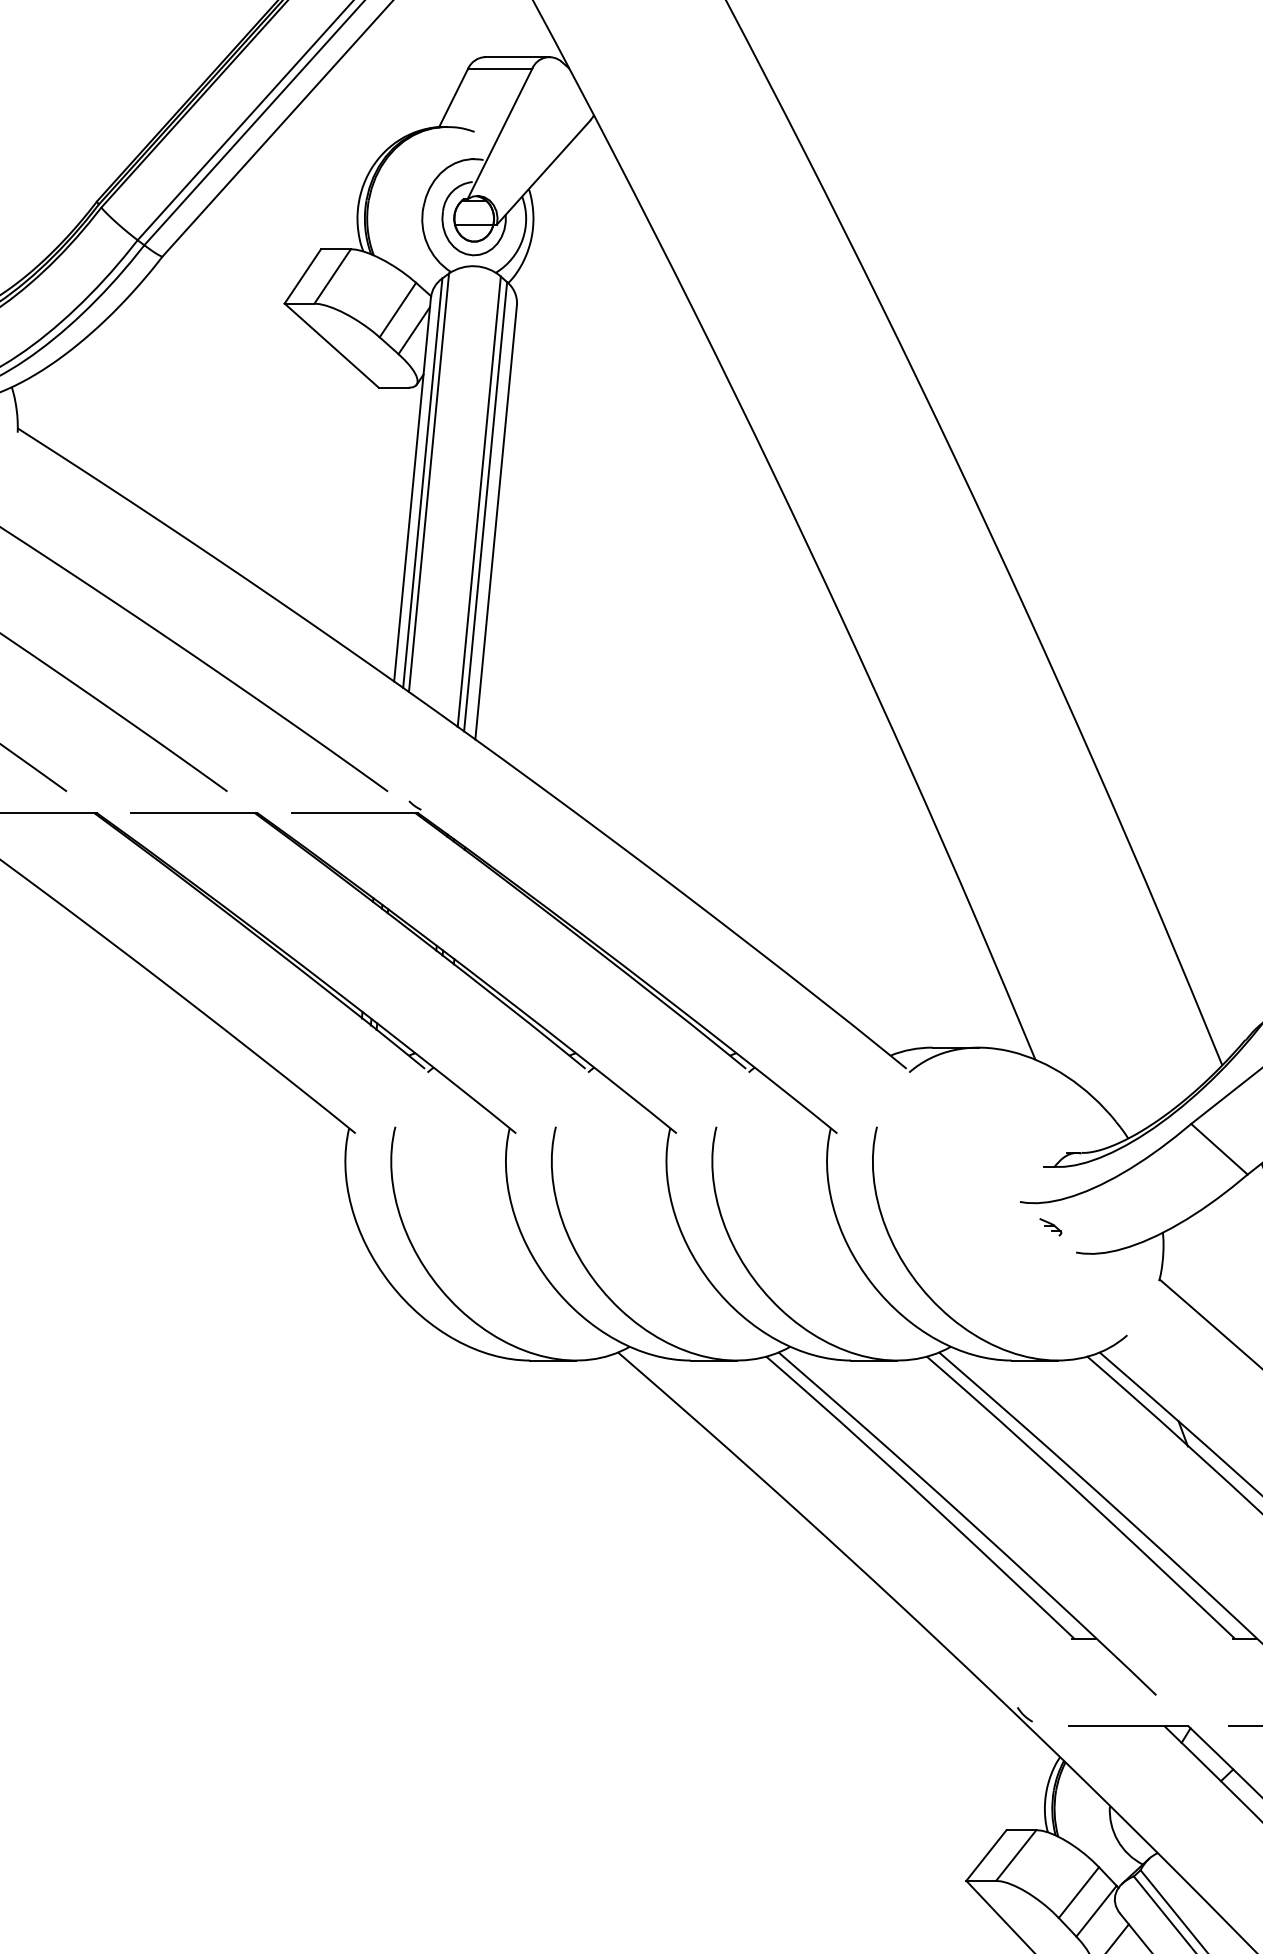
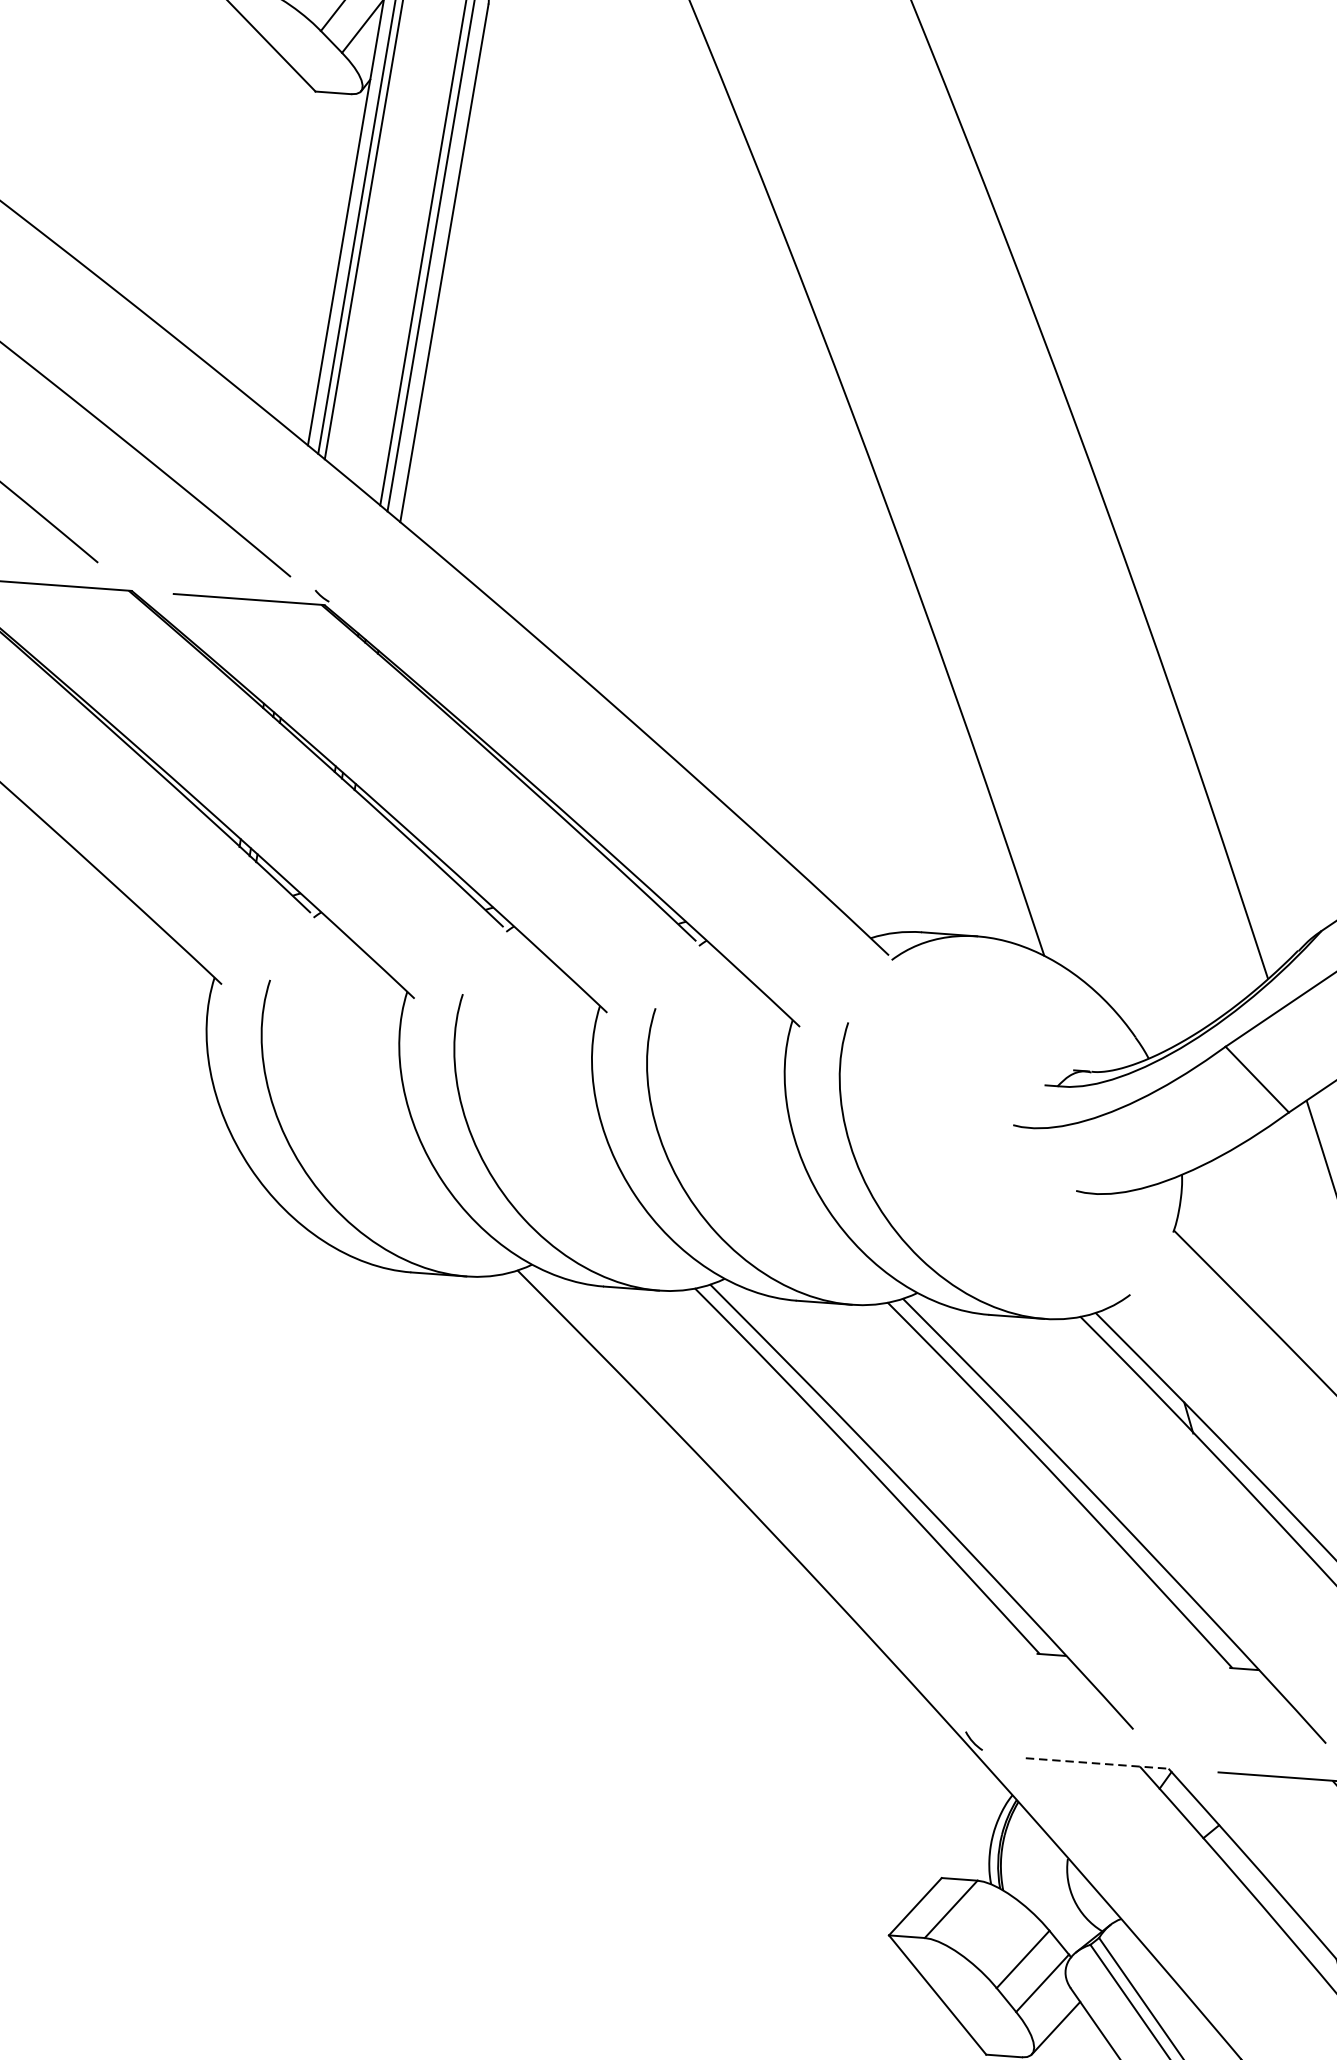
part: (1050, 1227) -> (1047, 1158), removed
line: (1128, 1725) -> (1097, 1763), solid -> dashed

